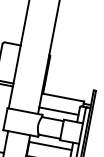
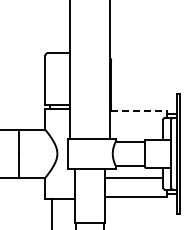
line: (63, 97) -> (139, 110), solid -> dashed
line: (58, 110) -> (136, 129), removed

